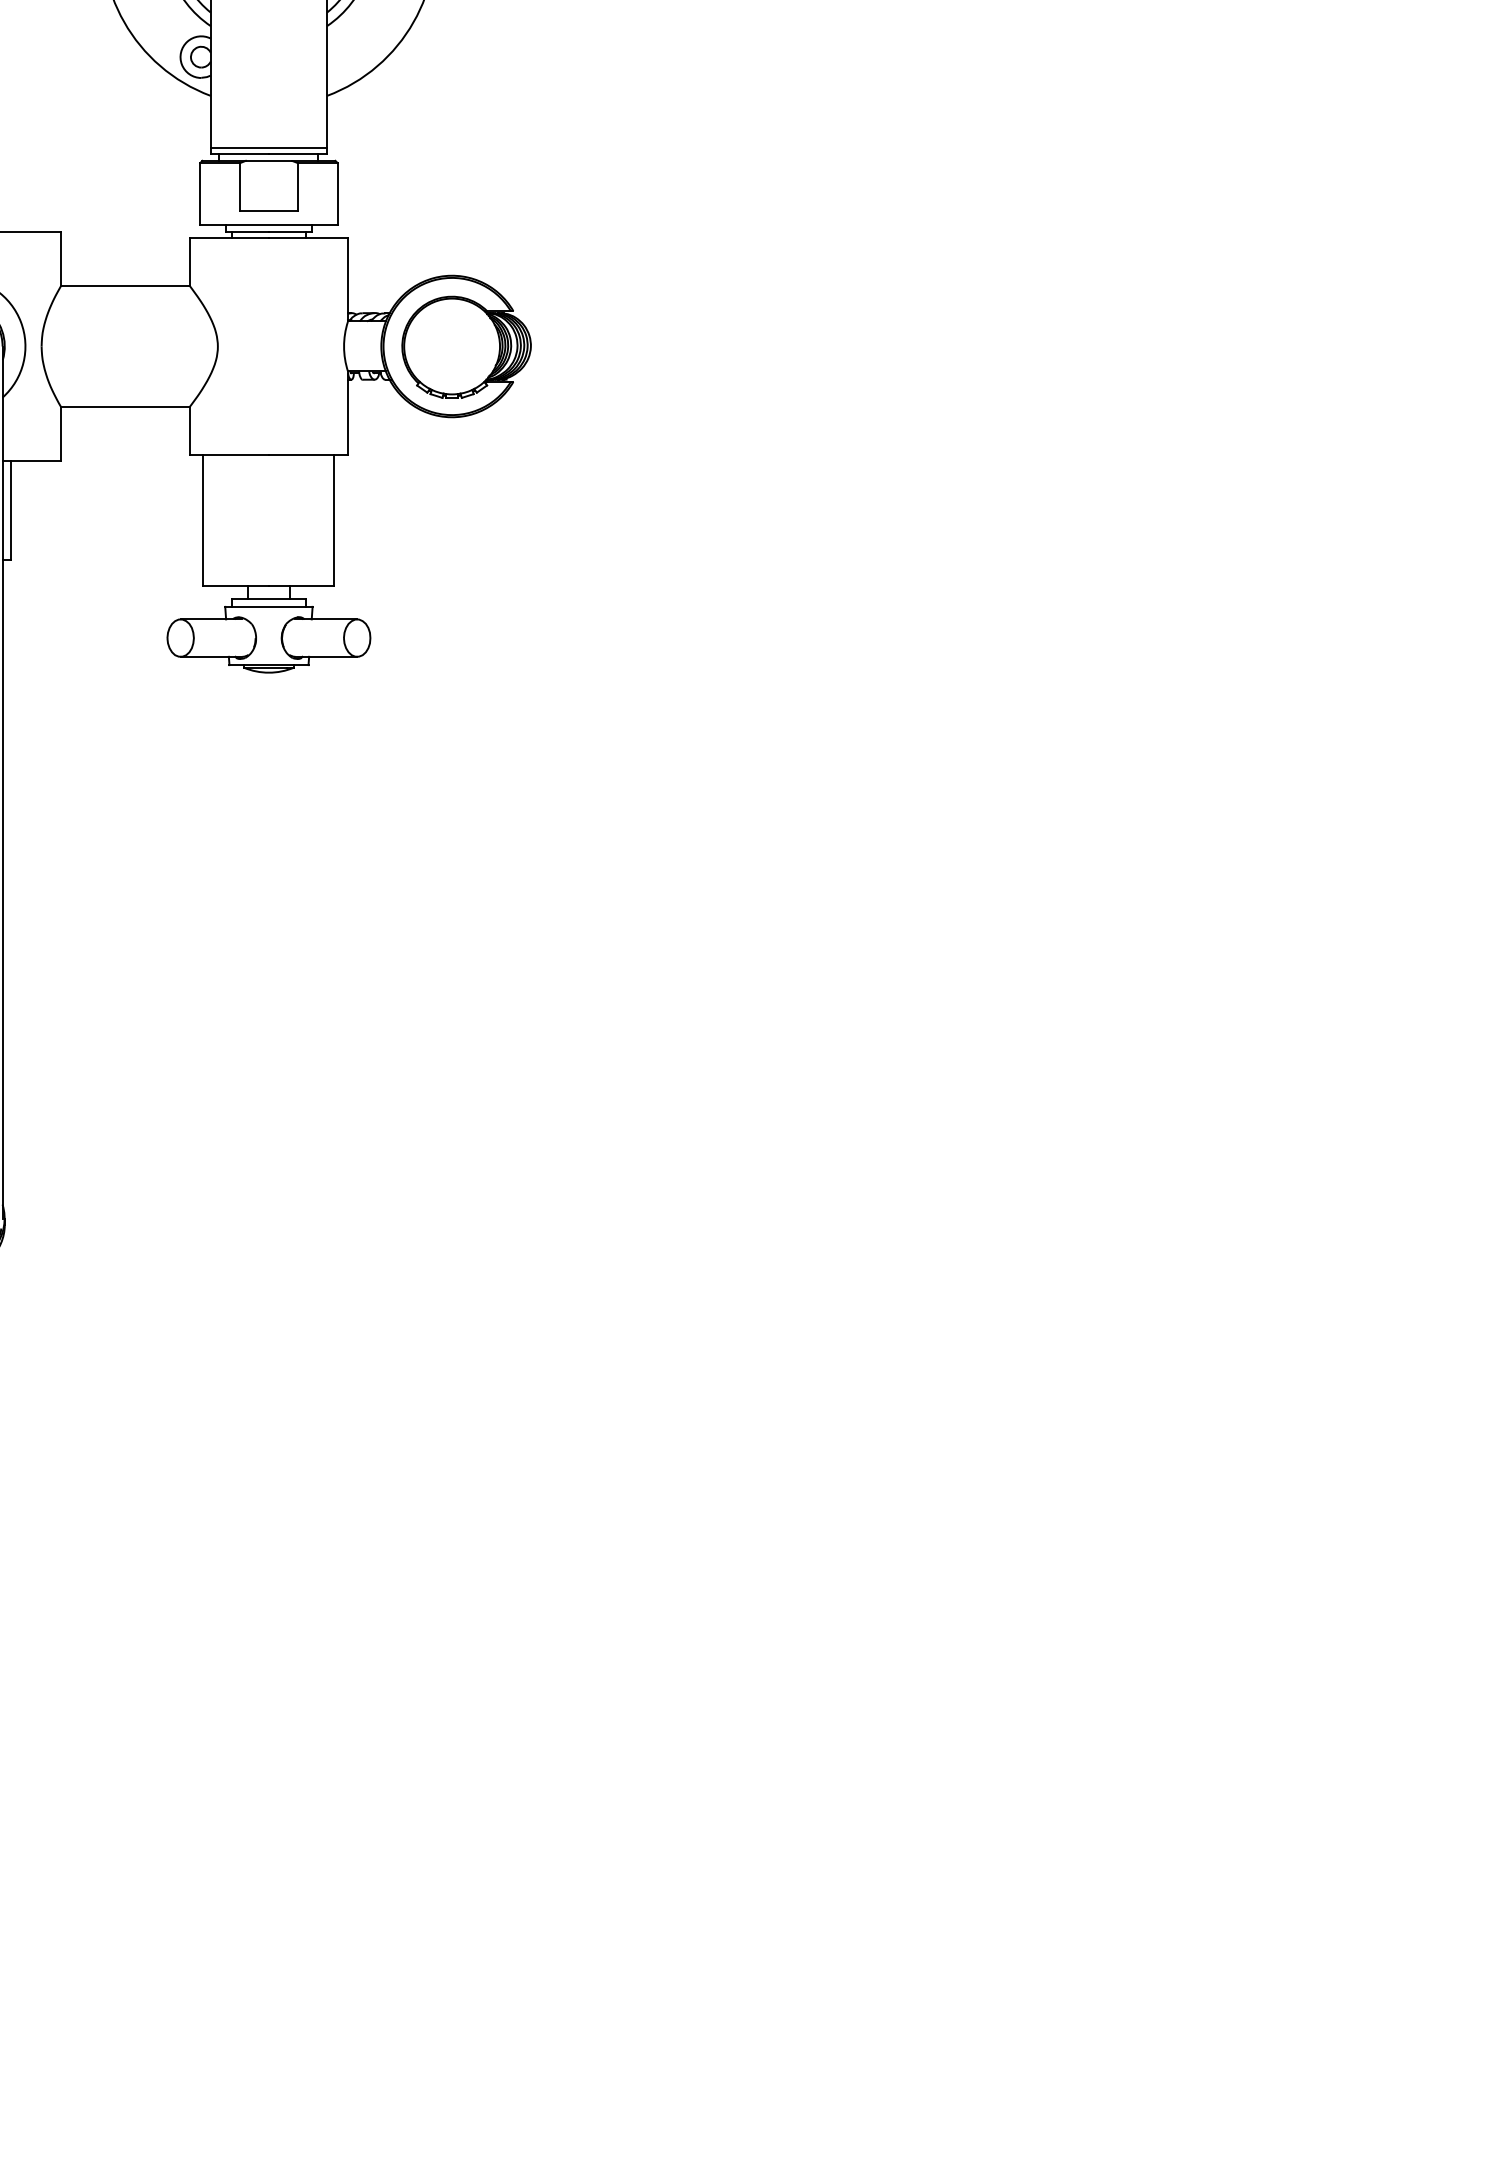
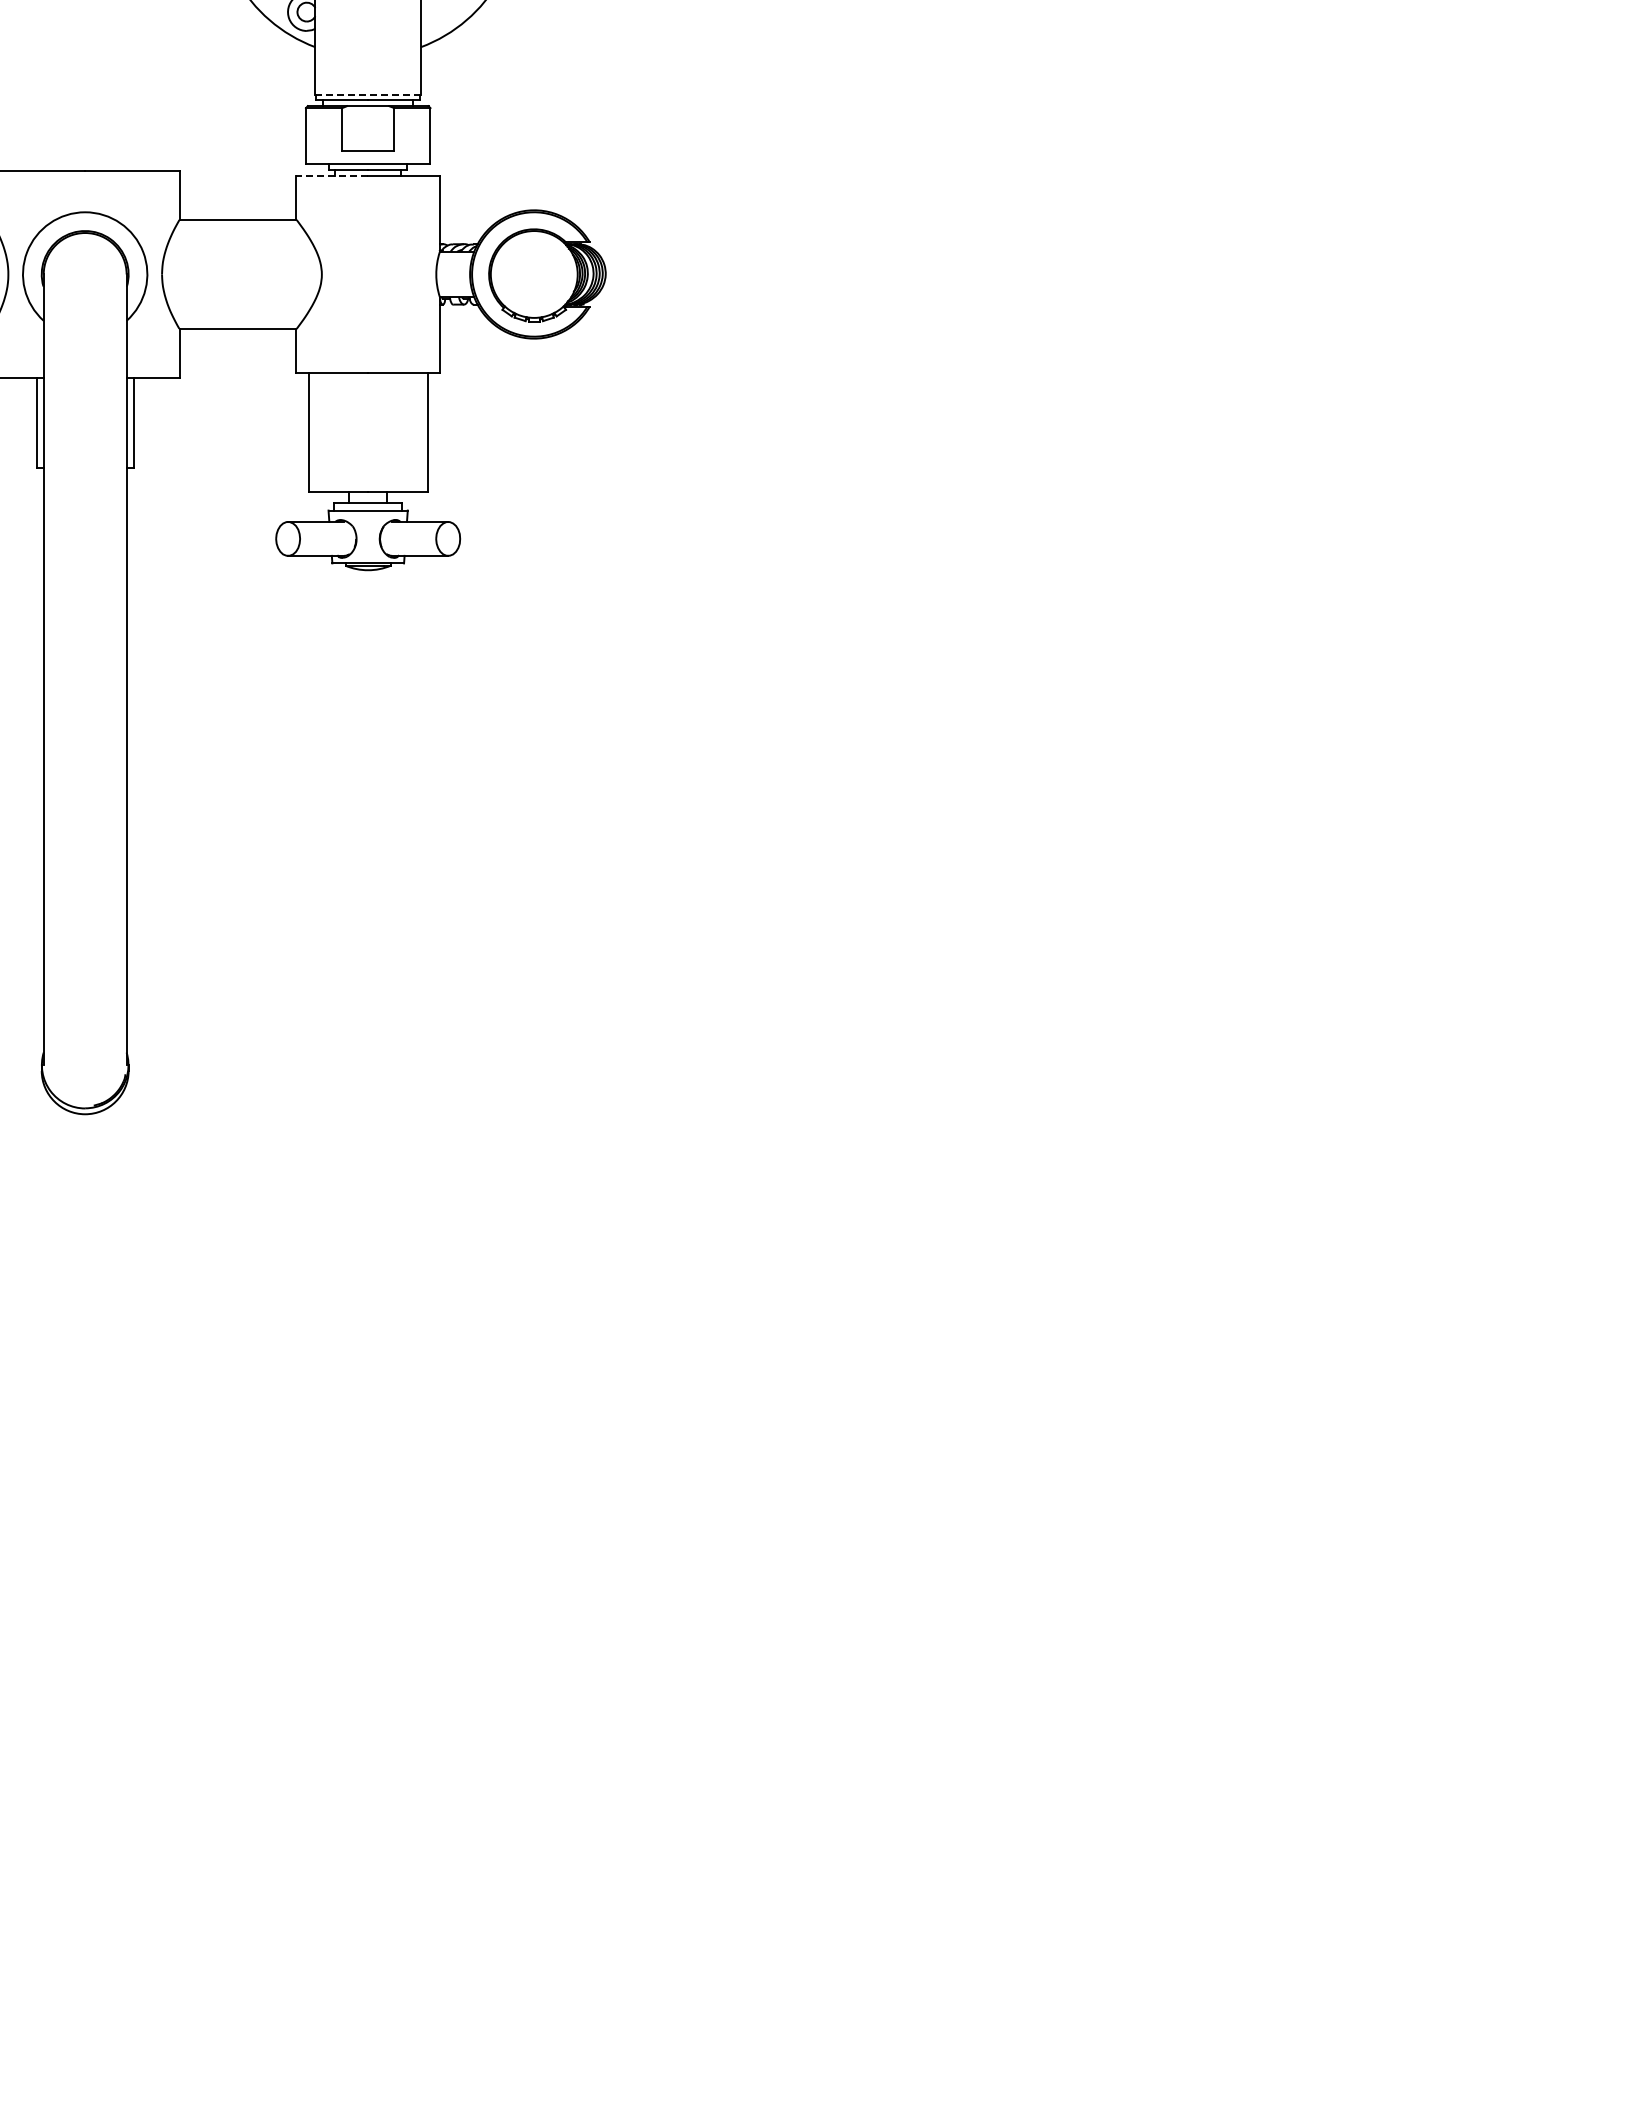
line: (269, 148) -> (368, 94), solid -> dashed
line: (229, 238) -> (332, 176), solid -> dashed

